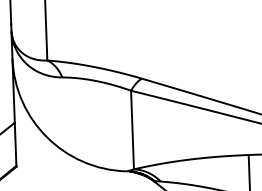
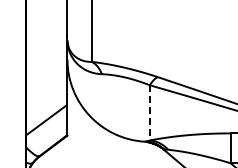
line: (132, 129) -> (149, 112), solid -> dashed

